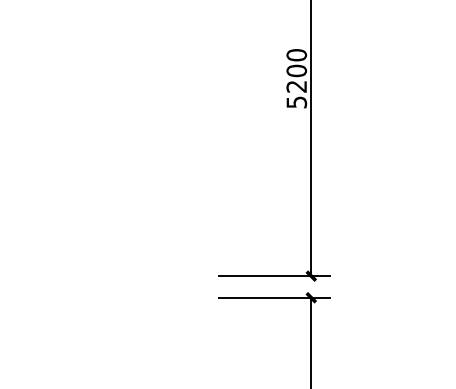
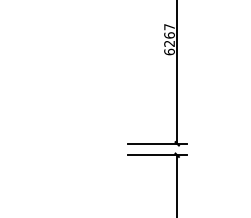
text: (296, 78) -> (169, 39), 5200 -> 6267

